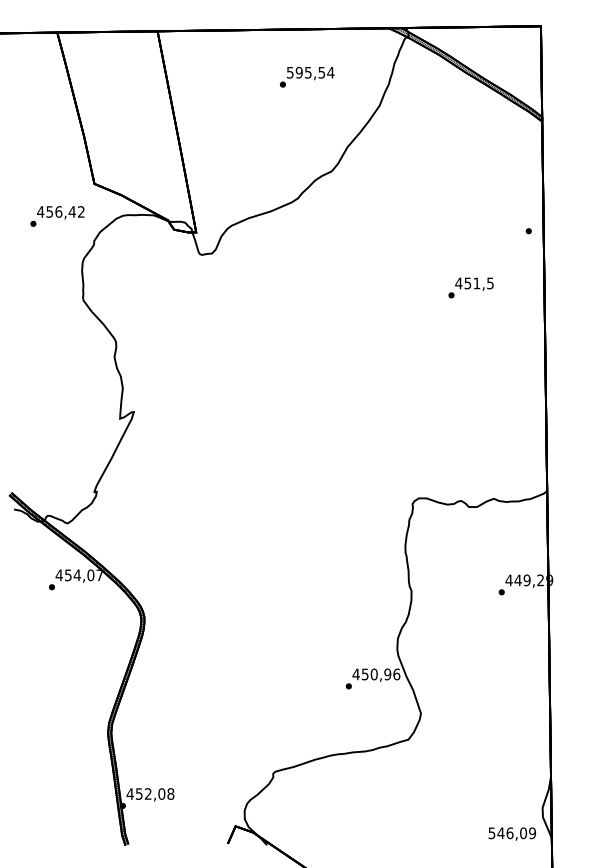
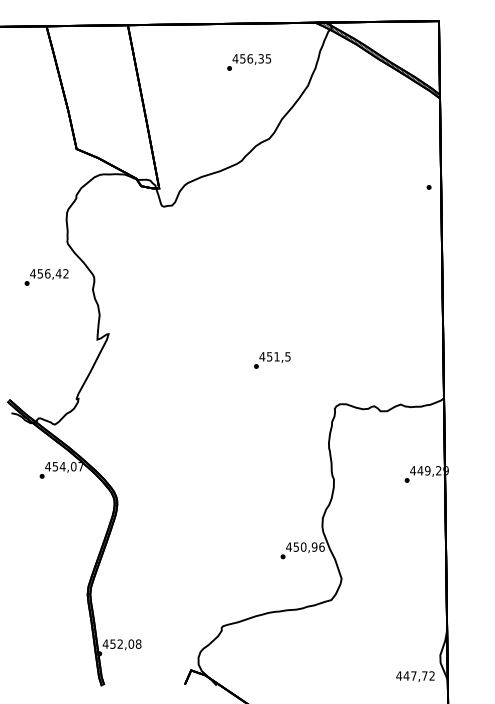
text: (309, 72) -> (251, 58), 595,54 -> 456,35
text: (57, 216) -> (46, 277), moved
text: (471, 287) -> (272, 360), moved
text: (512, 832) -> (415, 675), 546,09 -> 447,72

